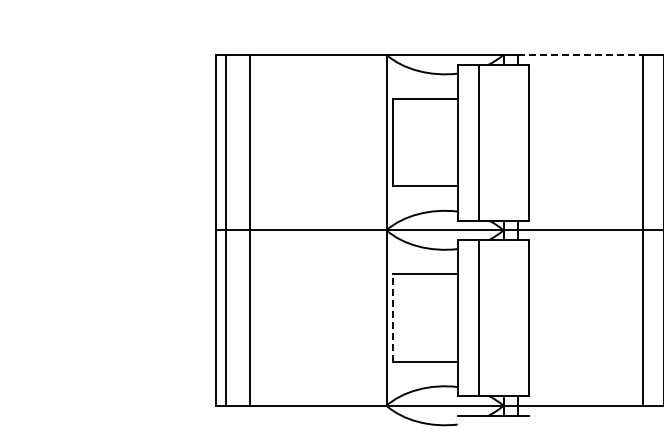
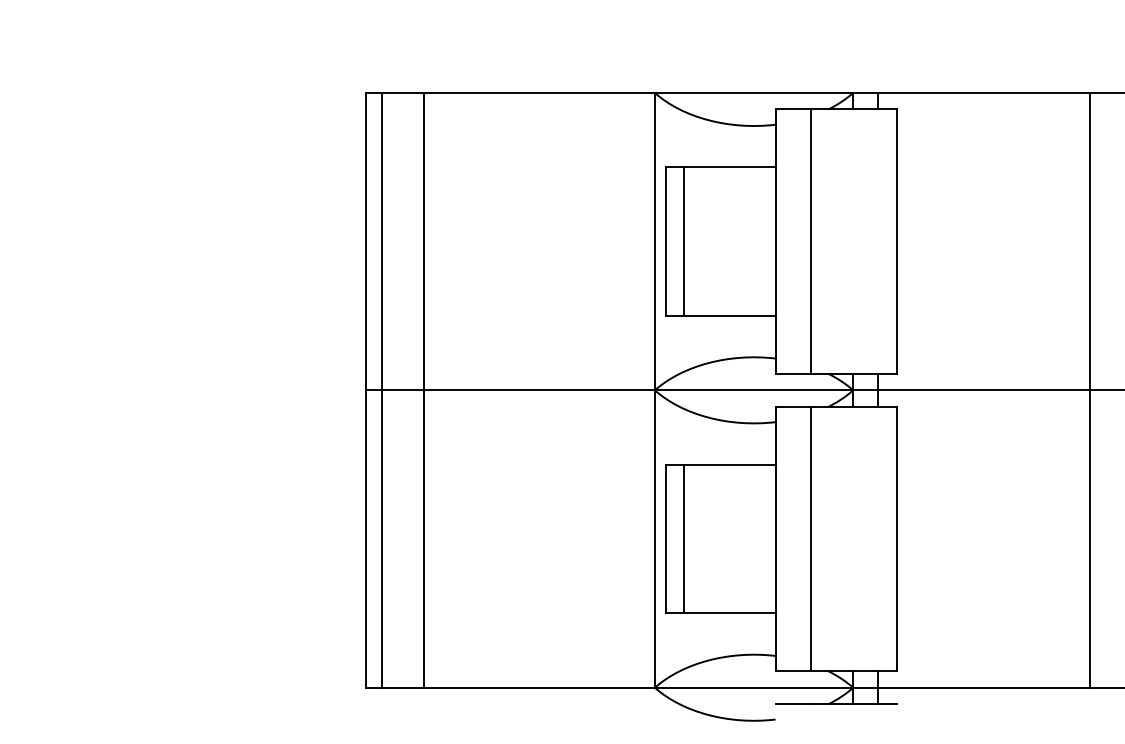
line: (580, 54) -> (983, 92), dashed -> solid
line: (403, 142) -> (683, 241), added
line: (403, 317) -> (683, 538), added
line: (393, 318) -> (666, 539), dashed -> solid

